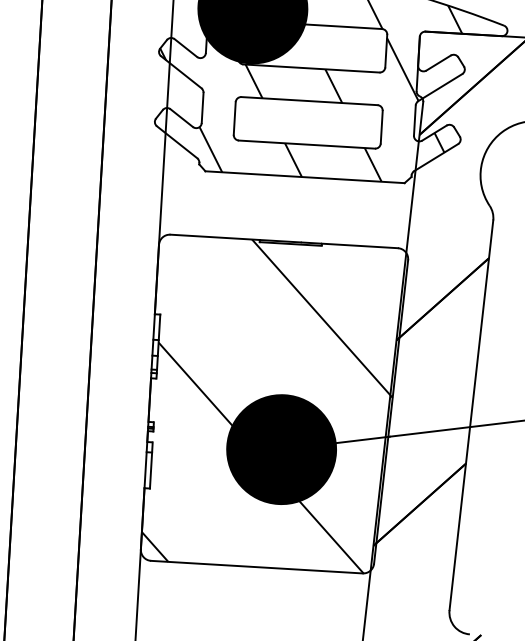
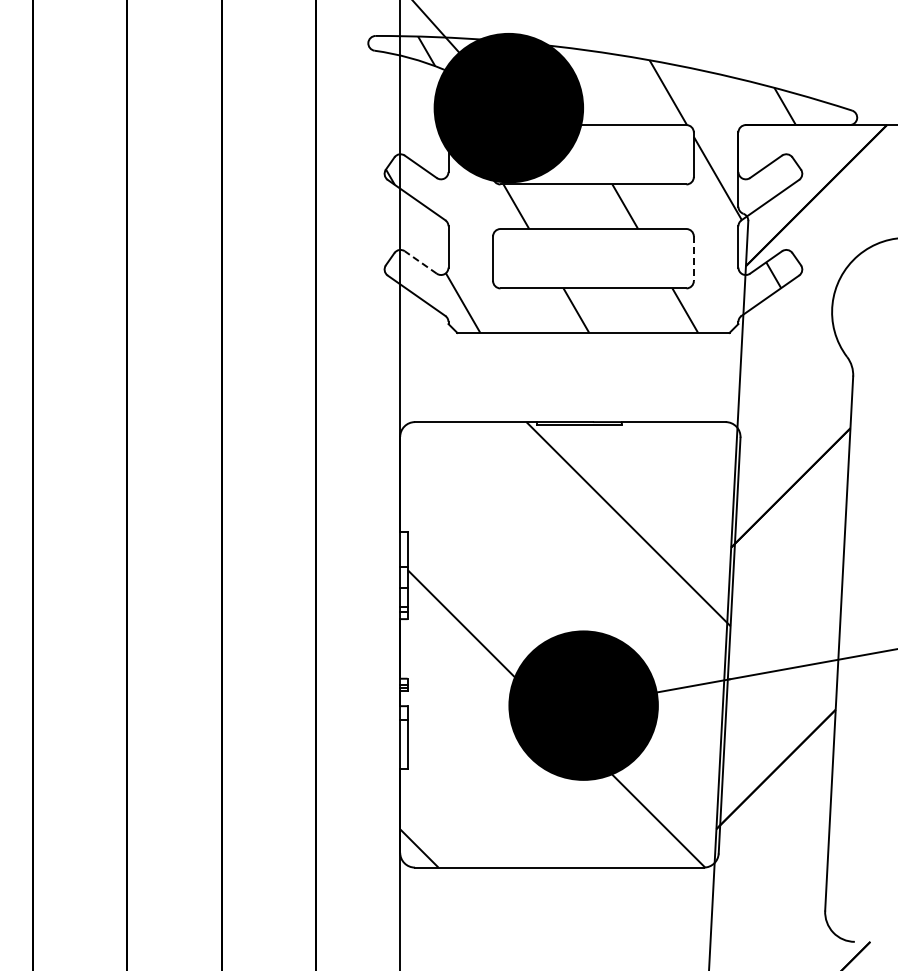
line: (181, 118) -> (420, 262), solid -> dashed
line: (381, 127) -> (693, 259), solid -> dashed

